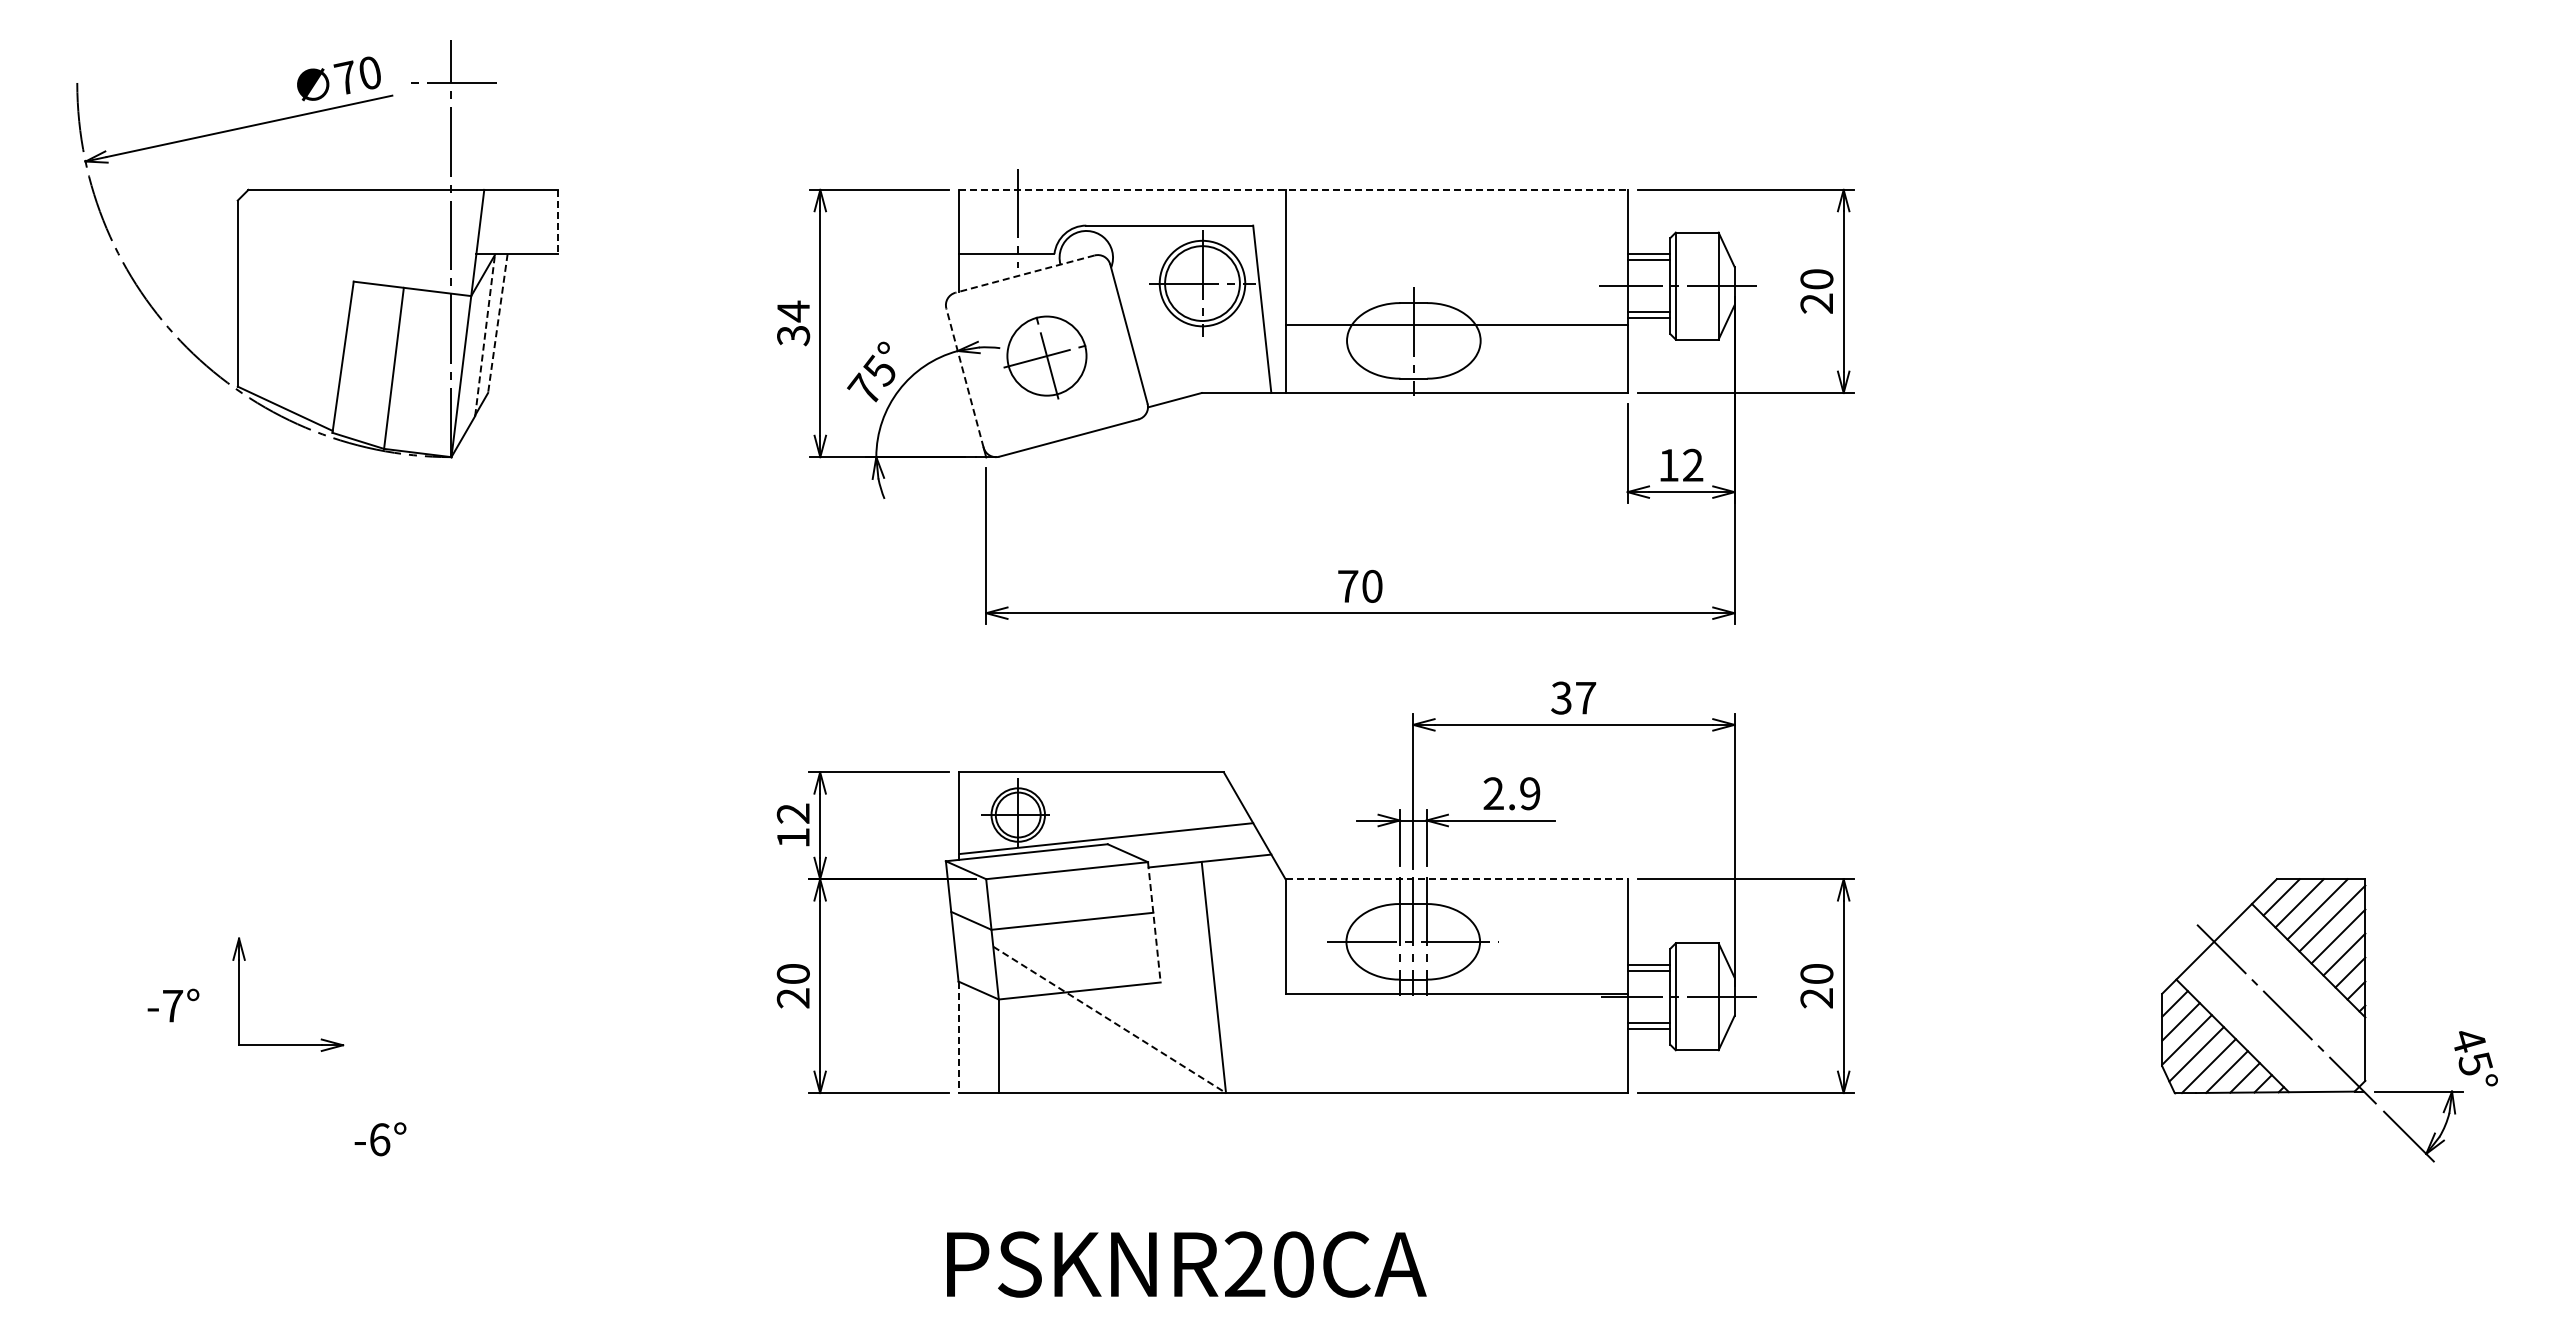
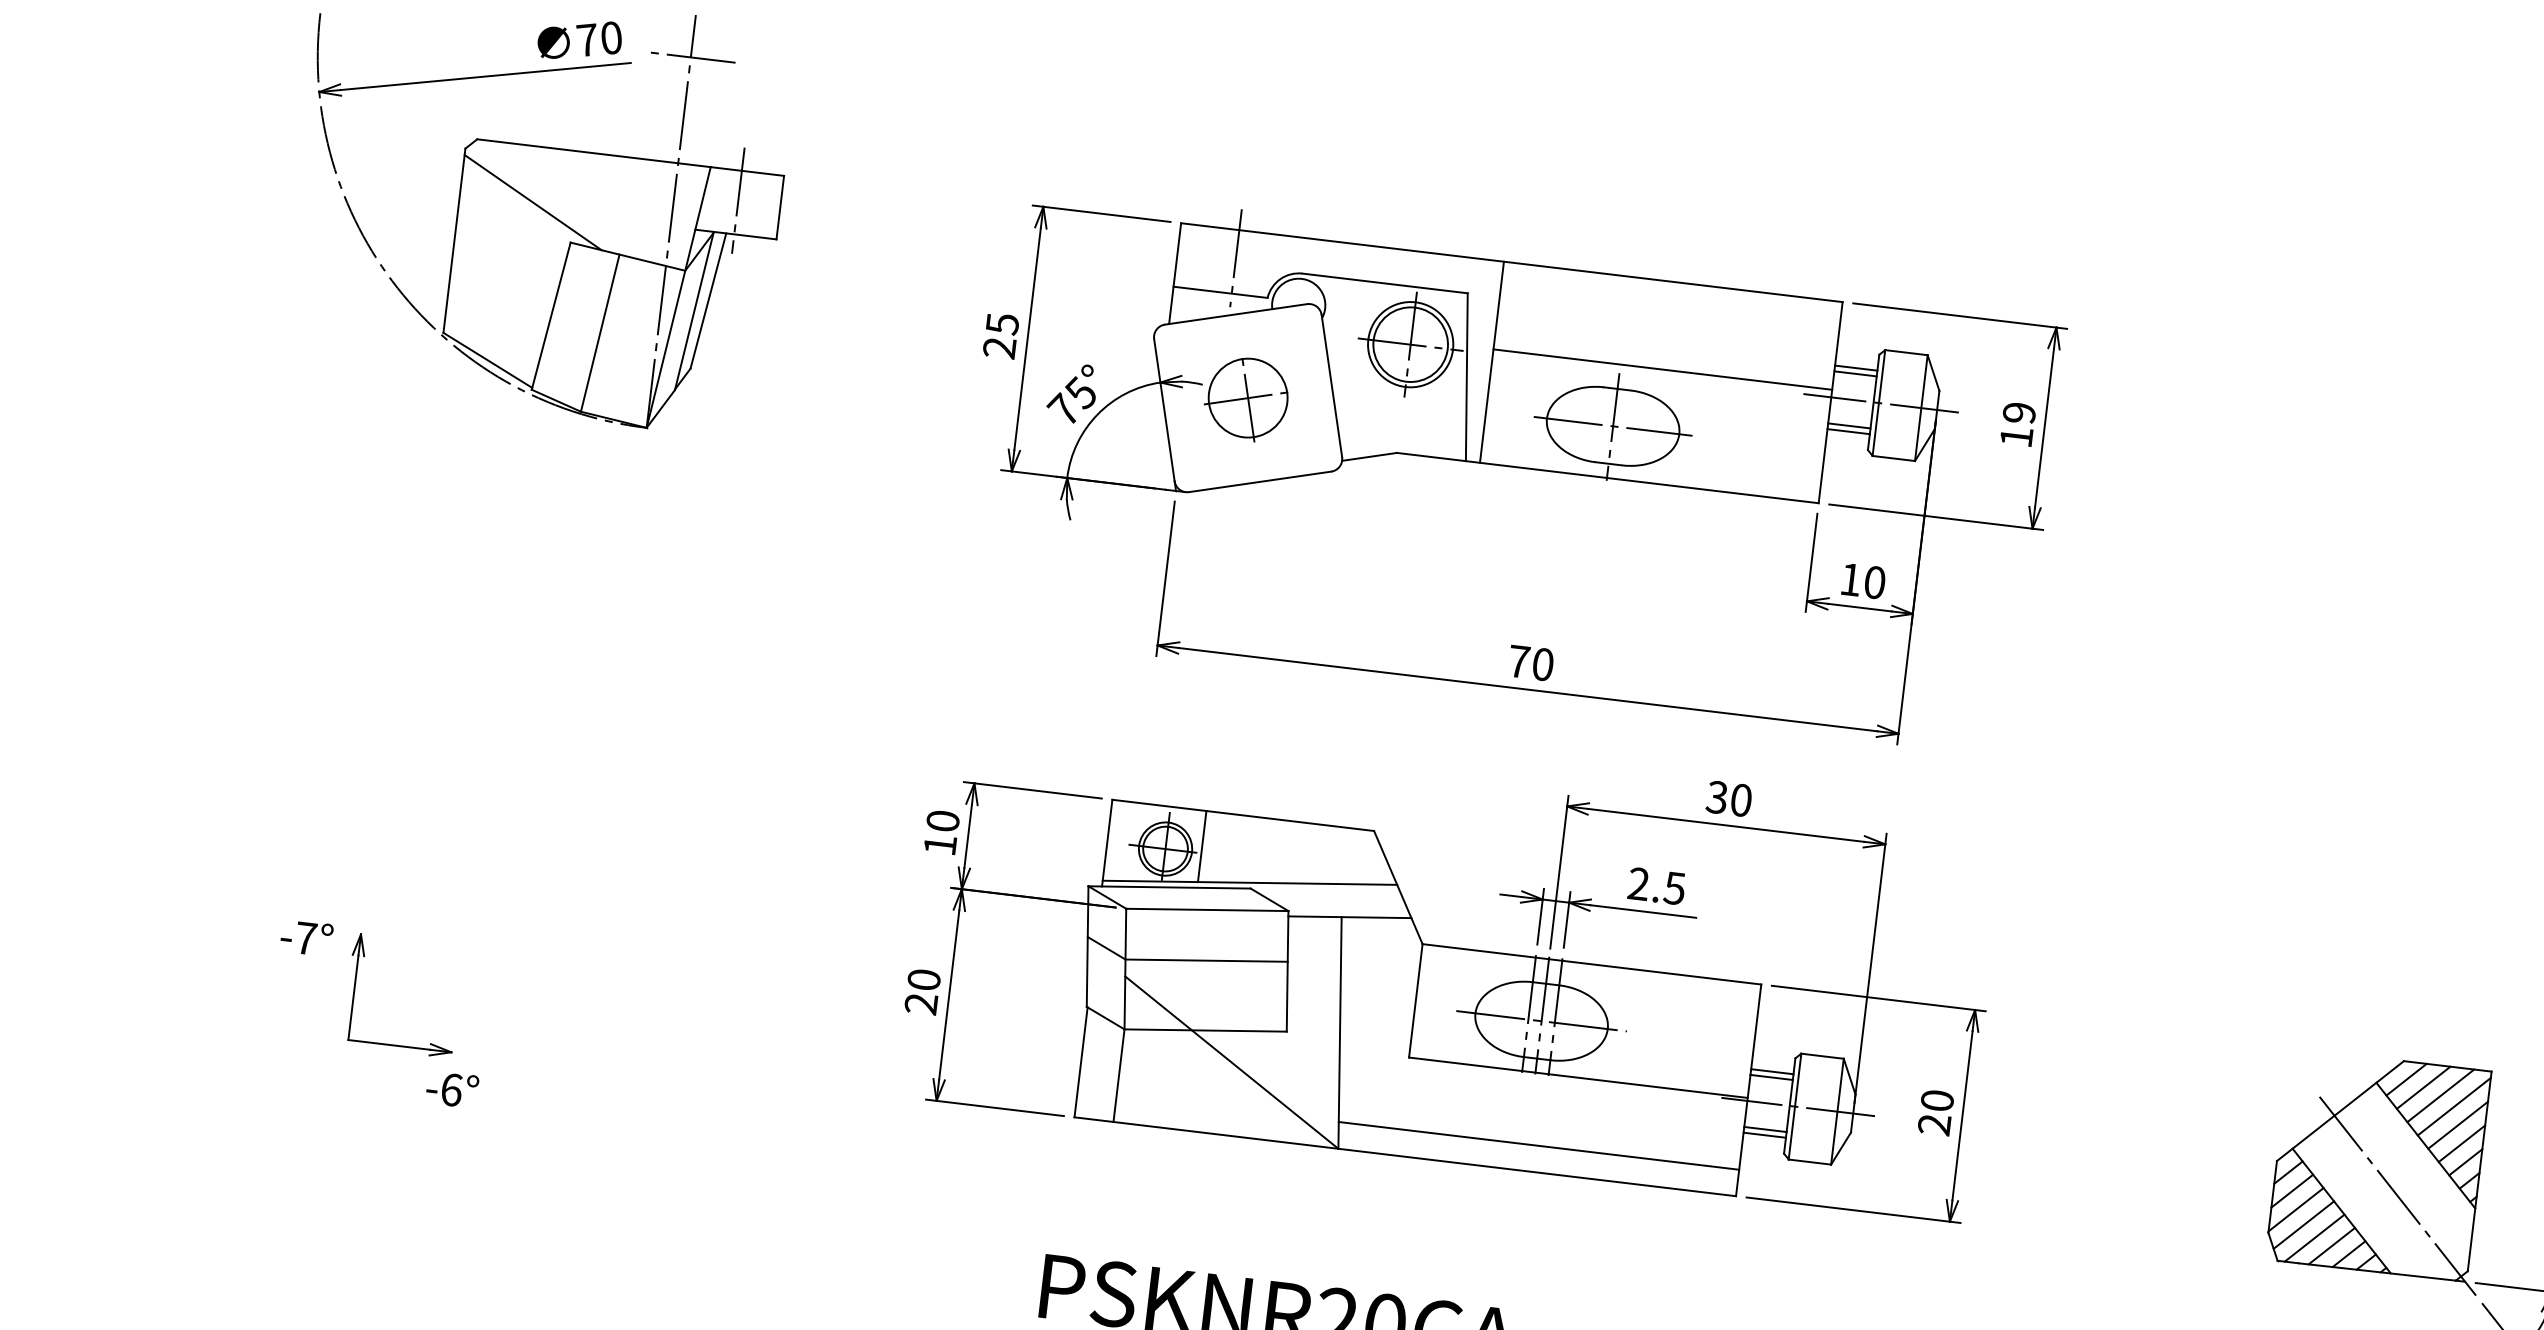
line: (1294, 189) -> (1512, 262), dashed -> solid
line: (515, 219) -> (738, 200), added
line: (558, 222) -> (780, 208), dashed -> solid
line: (311, 246) -> (532, 202), added
line: (1024, 274) -> (1235, 314), dashed -> solid
text: (1816, 291) -> (2017, 425), 20 -> 19
text: (793, 323) -> (1001, 335), 34 -> 25
line: (497, 324) -> (707, 301), dashed -> solid
line: (1456, 325) -> (1662, 369), moved
line: (485, 335) -> (694, 311), dashed -> solid
line: (1413, 340) -> (1612, 425), added
line: (964, 377) -> (1163, 409), dashed -> solid
text: (1693, 464) -> (1875, 581), 12 -> 10
text: (1586, 697) -> (1741, 799), 37 -> 30
text: (1529, 793) -> (1674, 888), 2.9 -> 2.5
line: (1054, 808) -> (1202, 846), added
text: (792, 813) -> (942, 820), 12 -> 10
line: (1457, 879) -> (1592, 964), dashed -> solid
line: (1154, 922) -> (1287, 971), dashed -> solid
part: (239, 994) -> (354, 989), moved
line: (1110, 1020) -> (1232, 1063), dashed -> solid
line: (959, 1037) -> (1081, 1062), dashed -> solid
line: (1425, 1066) -> (1539, 1146), added
text: (380, 1139) -> (452, 1089), moved

